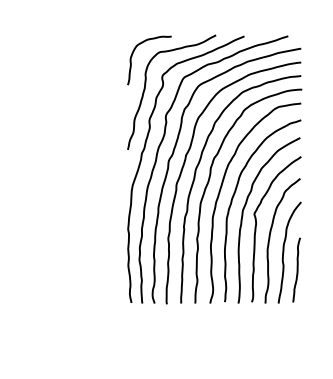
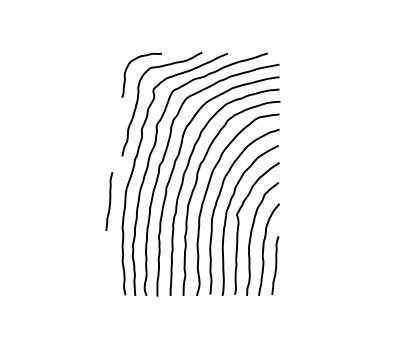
curve: (113, 199) -> (109, 201), added

